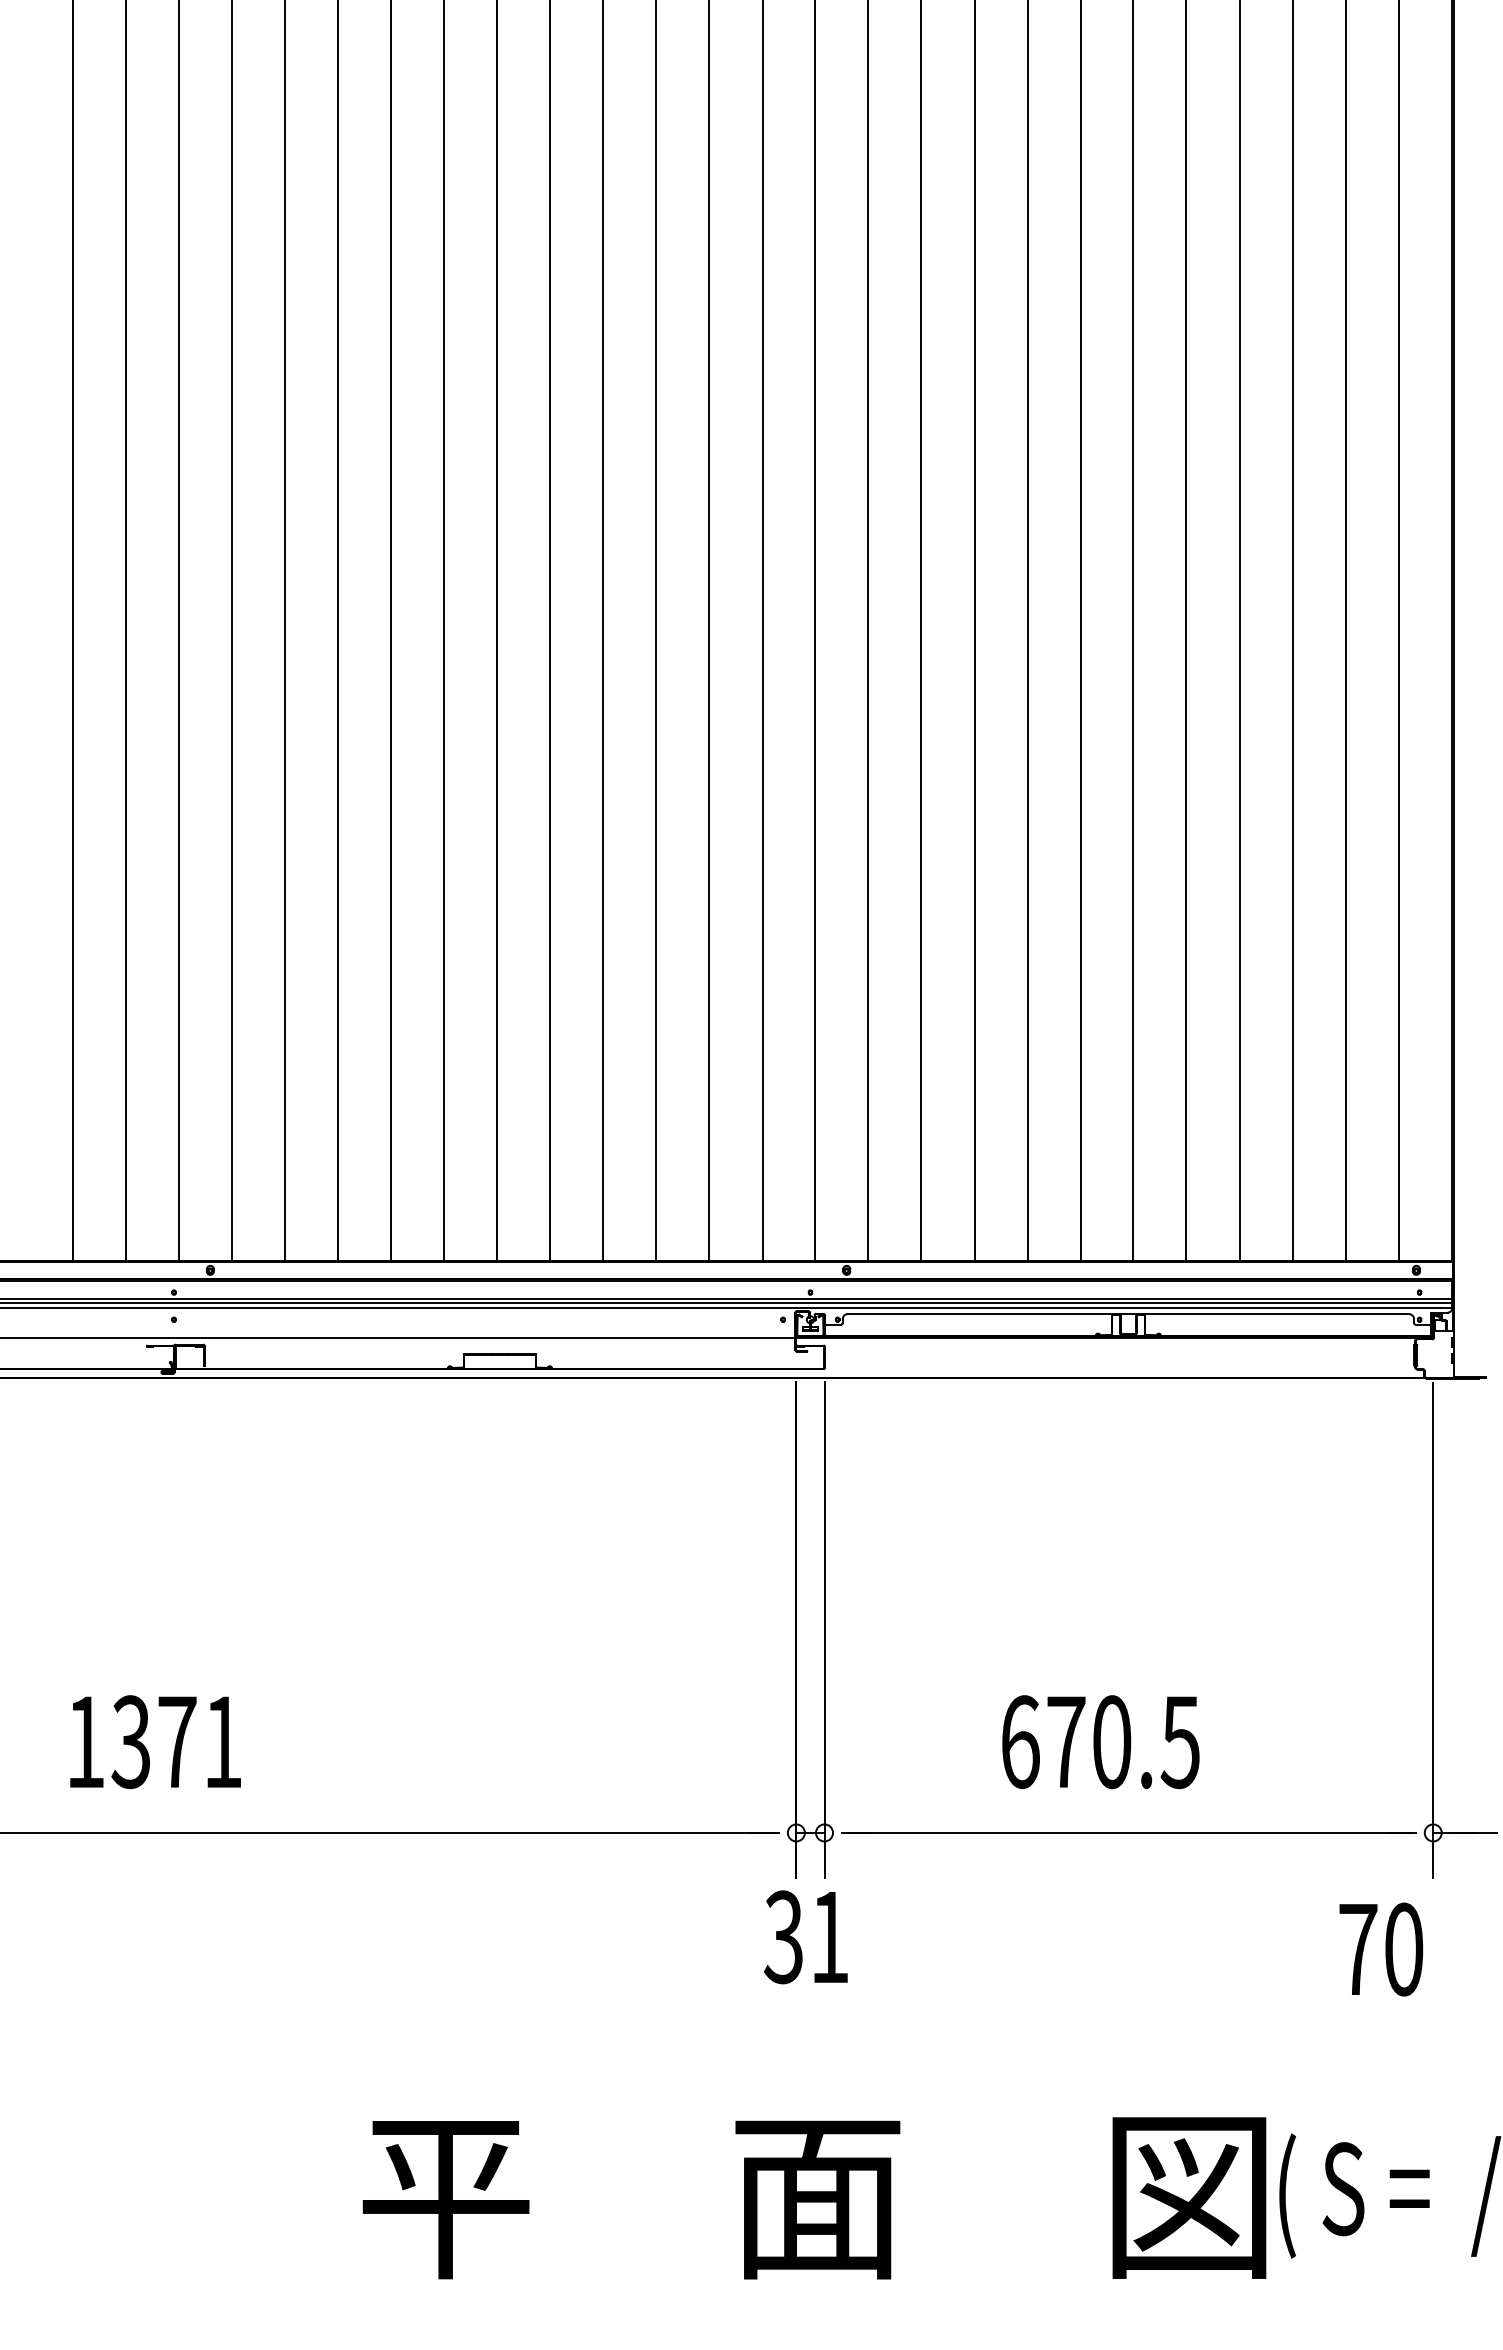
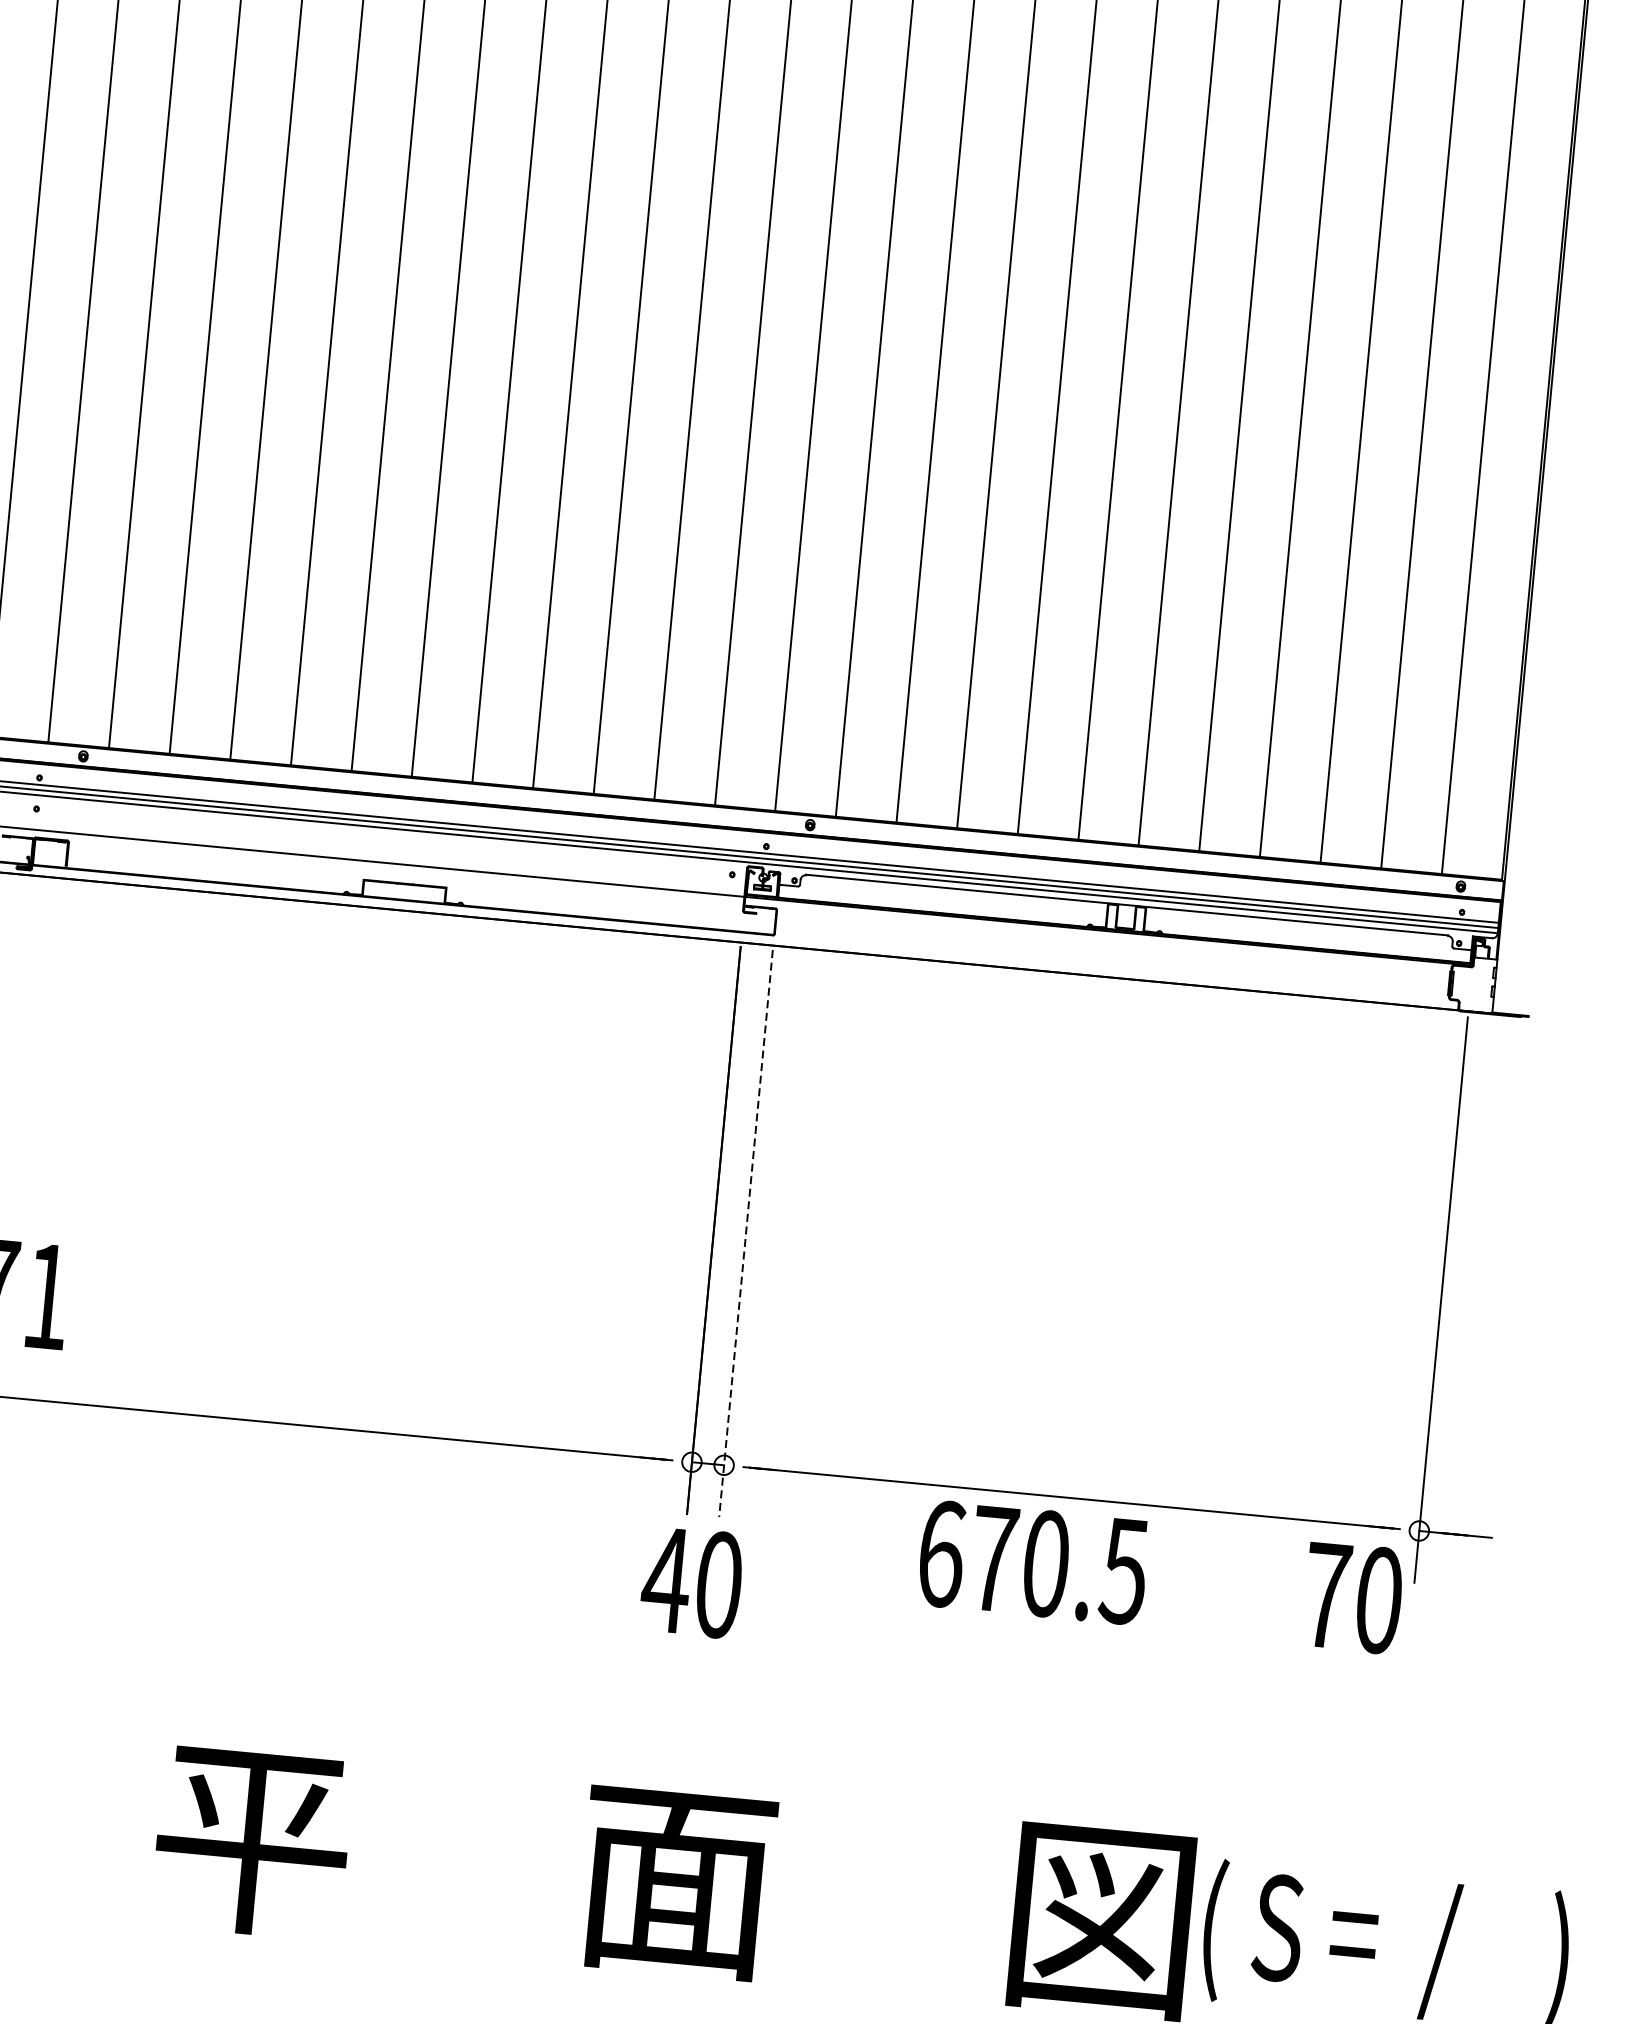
line: (824, 1630) -> (745, 1234), solid -> dashed
text: (1100, 1742) -> (1032, 1563), moved
text: (805, 1937) -> (691, 1582), 31 -> 40
text: (1381, 1949) -> (1353, 1597), moved

